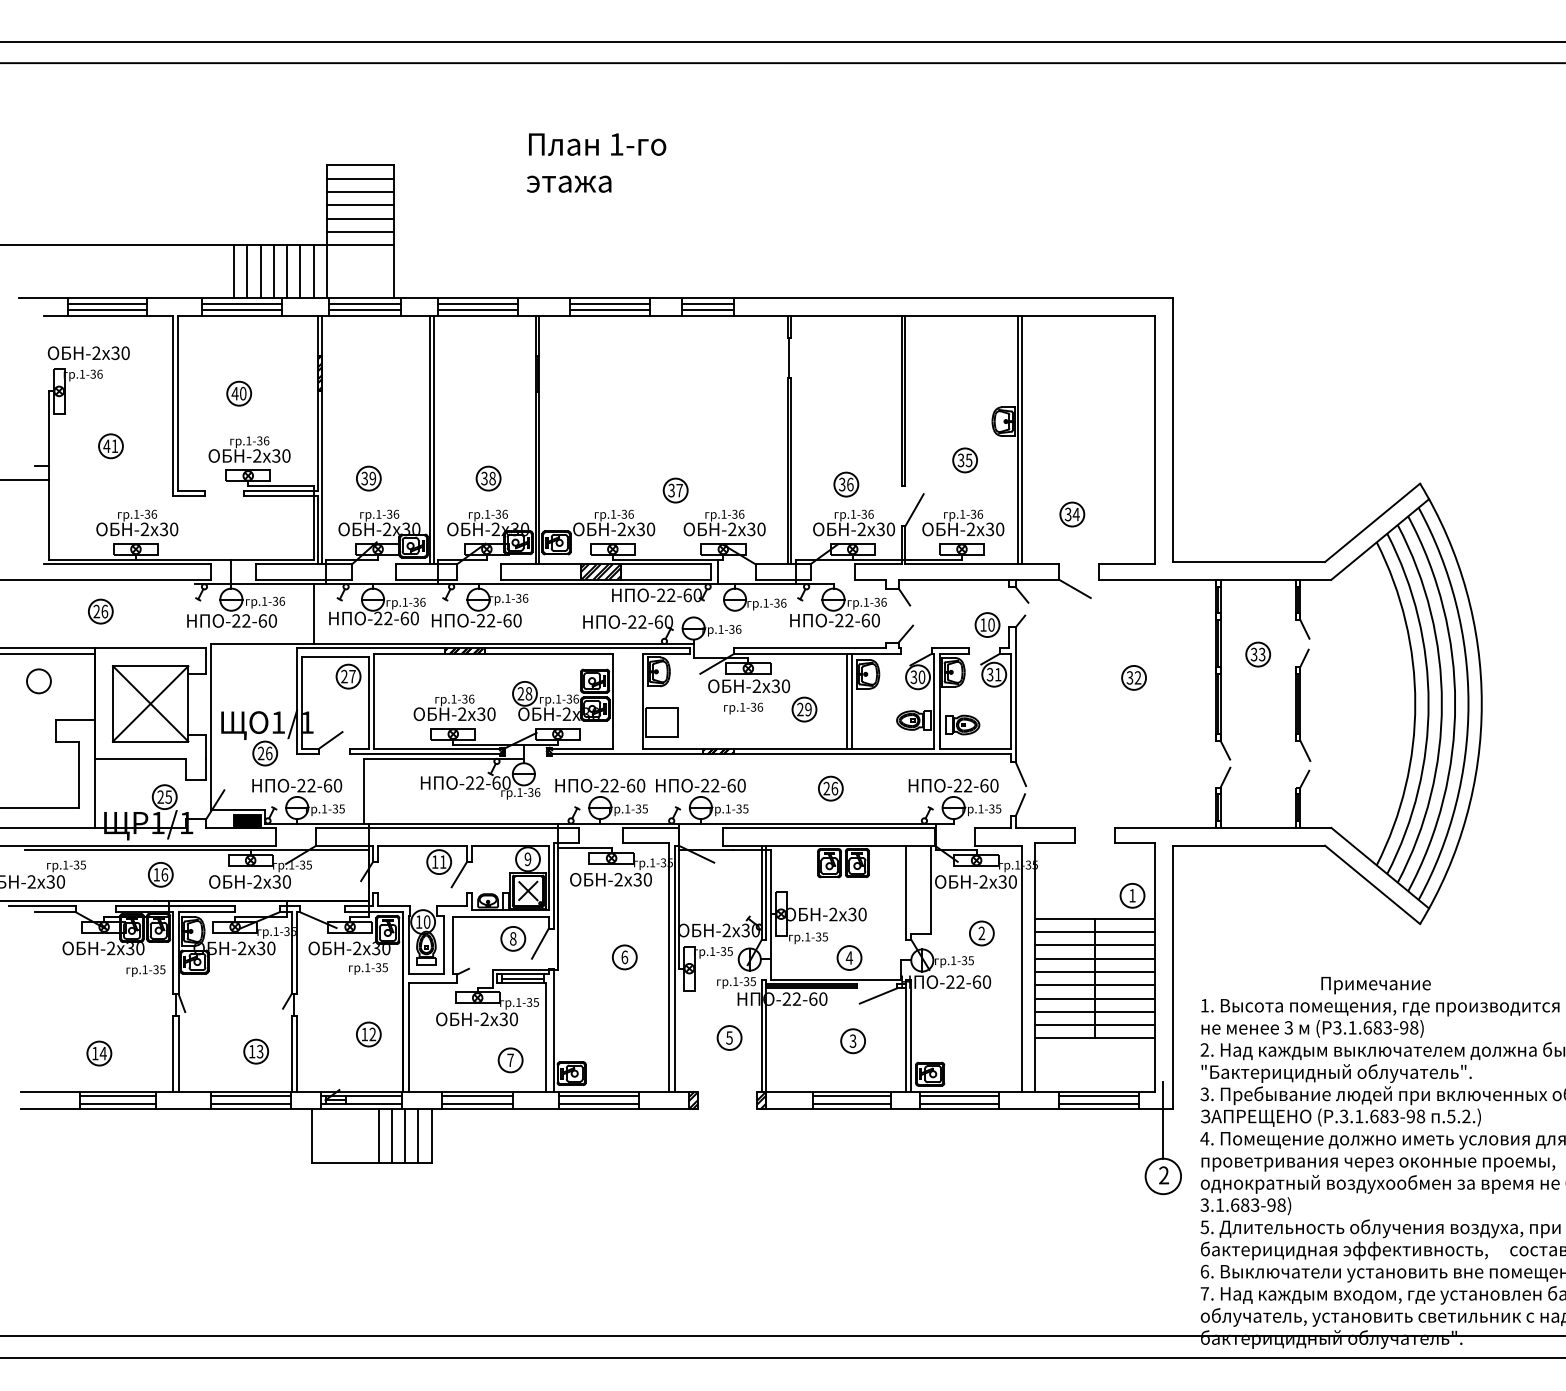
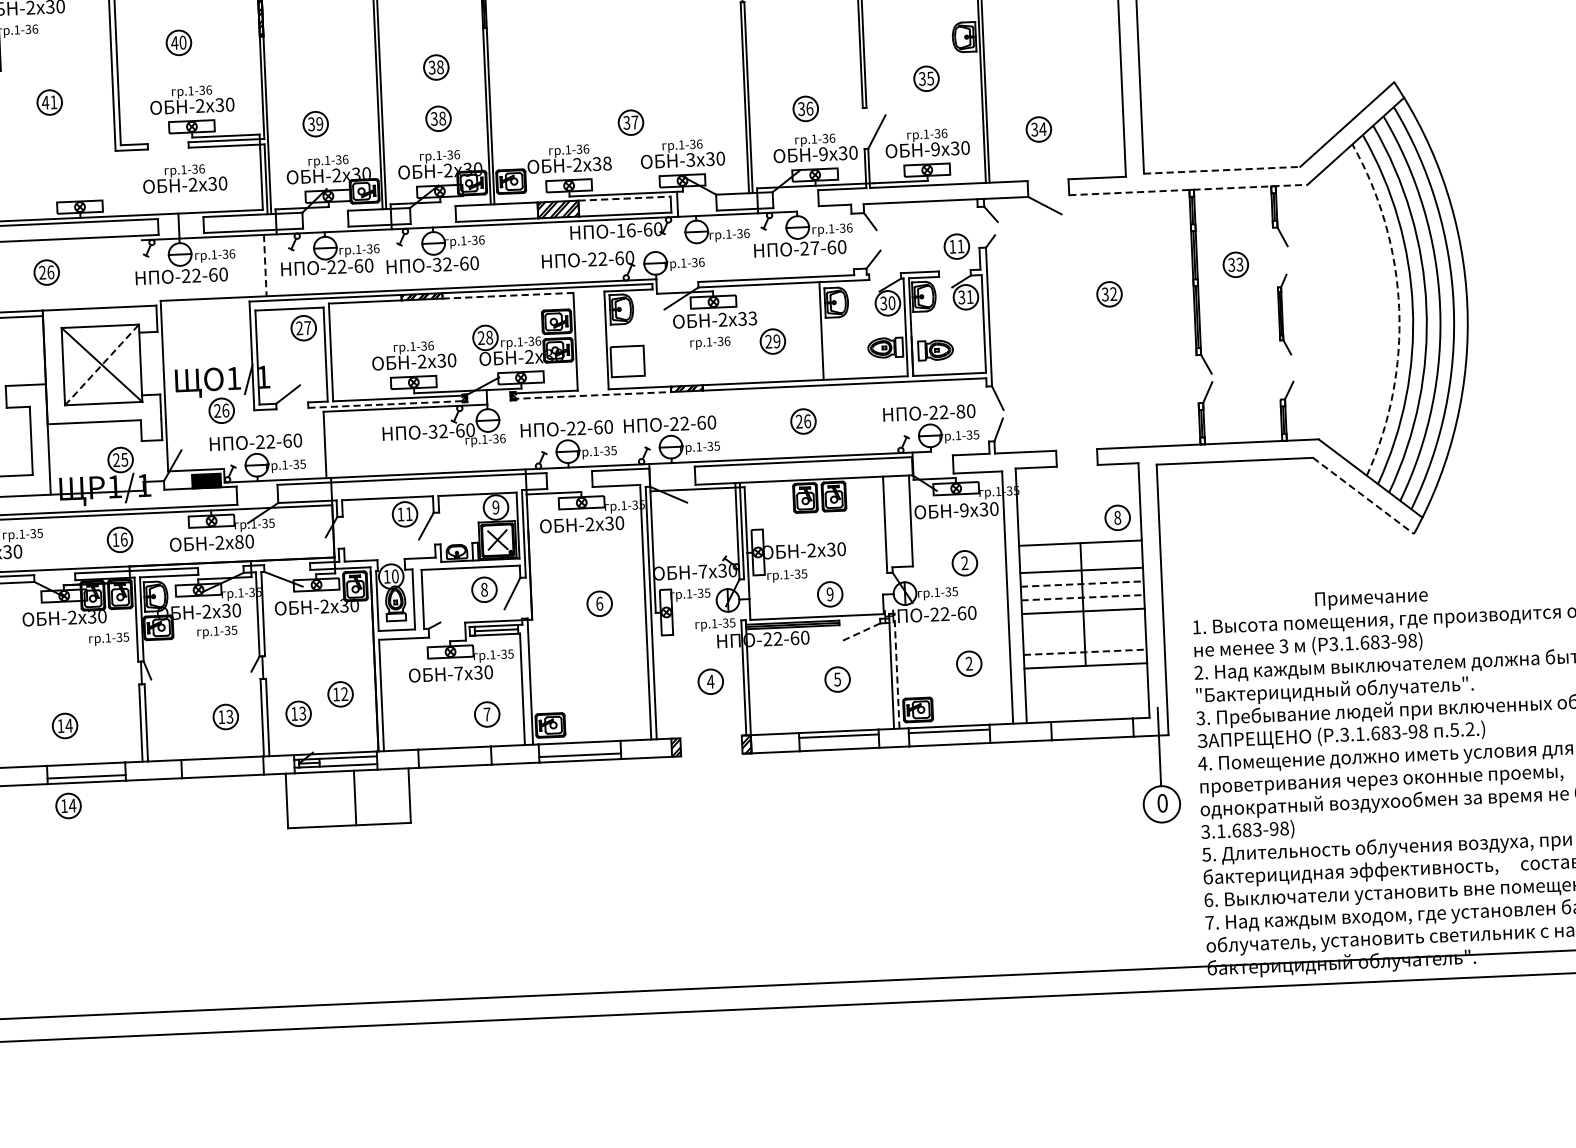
part: (488, 428) -> (436, 67), added
text: (137, 522) -> (185, 178), moved
text: (650, 529) -> (606, 163), 30 -> 38
text: (732, 529) -> (691, 160), -2 -> -3
text: (861, 529) -> (823, 154), -2 -> -9
text: (970, 529) -> (935, 149), -2 -> -9
line: (1249, 562) -> (1222, 170), solid -> dashed
line: (666, 564) -> (624, 198), solid -> dashed
line: (1215, 579) -> (1188, 189), solid -> dashed
text: (666, 595) -> (626, 230), -22-60 -> -16-60
line: (313, 614) -> (265, 266), solid -> dashed
text: (480, 620) -> (436, 264), -22-60 -> -32-60
text: (849, 620) -> (815, 248), -22-60 -> -27-60
text: (991, 624) -> (960, 245), 10 -> 11
line: (548, 653) -> (507, 295), solid -> dashed
text: (785, 685) -> (752, 317), 30 -> 33
line: (846, 701) -> (815, 331), removed
line: (151, 703) -> (102, 364), solid -> dashed
arc: (1415, 703) -> (1399, 307), solid -> dashed
part: (1303, 704) -> (1284, 314), size x0.7
line: (426, 754) -> (387, 404), solid -> dashed
line: (625, 754) -> (591, 395), solid -> dashed
text: (470, 783) -> (433, 432), -22-60 -> -32-60
text: (984, 785) -> (960, 411), -22-60 -> -22-80
text: (276, 881) -> (239, 541), 30 -> 80
text: (983, 882) -> (964, 510), -2 -> -9
line: (1372, 884) -> (1363, 495), solid -> dashed
text: (1132, 895) -> (1117, 517), 1 -> 8
text: (726, 930) -> (702, 571), -2 -> -7
line: (1095, 932) -> (1081, 557), removed
text: (849, 957) -> (830, 593), 4 -> 9
line: (1095, 958) -> (1082, 583), solid -> dashed
text: (368, 968) -> (217, 631), moved
line: (1095, 972) -> (1083, 598), solid -> dashed
line: (878, 996) -> (861, 632), solid -> dashed
line: (1095, 998) -> (1084, 624), removed
line: (1095, 1011) -> (1084, 638), removed
text: (484, 1018) -> (458, 672), -2 -> -7
line: (1095, 1025) -> (1085, 652), solid -> dashed
part: (981, 1031) -> (968, 663), added
line: (911, 1035) -> (897, 671), solid -> dashed
text: (729, 1037) -> (710, 681), 5 -> 4
text: (853, 1040) -> (837, 678), 3 -> 5
part: (327, 1051) -> (298, 713), added
line: (118, 1096) -> (86, 769), removed
line: (250, 1096) -> (221, 763), removed
line: (477, 1096) -> (454, 753), removed
line: (599, 1096) -> (579, 747), removed
line: (1098, 1096) -> (1091, 725), removed
line: (250, 1103) -> (222, 770), removed
line: (477, 1103) -> (455, 760), removed
line: (851, 1103) -> (838, 743), removed
line: (959, 1103) -> (949, 738), removed
line: (1098, 1103) -> (1092, 732), removed
part: (99, 1131) -> (68, 805), added
line: (391, 1135) -> (368, 796), removed
line: (405, 1135) -> (382, 796), removed
line: (418, 1135) -> (396, 795), removed
text: (1164, 1175) -> (1163, 803), 2 -> 0

